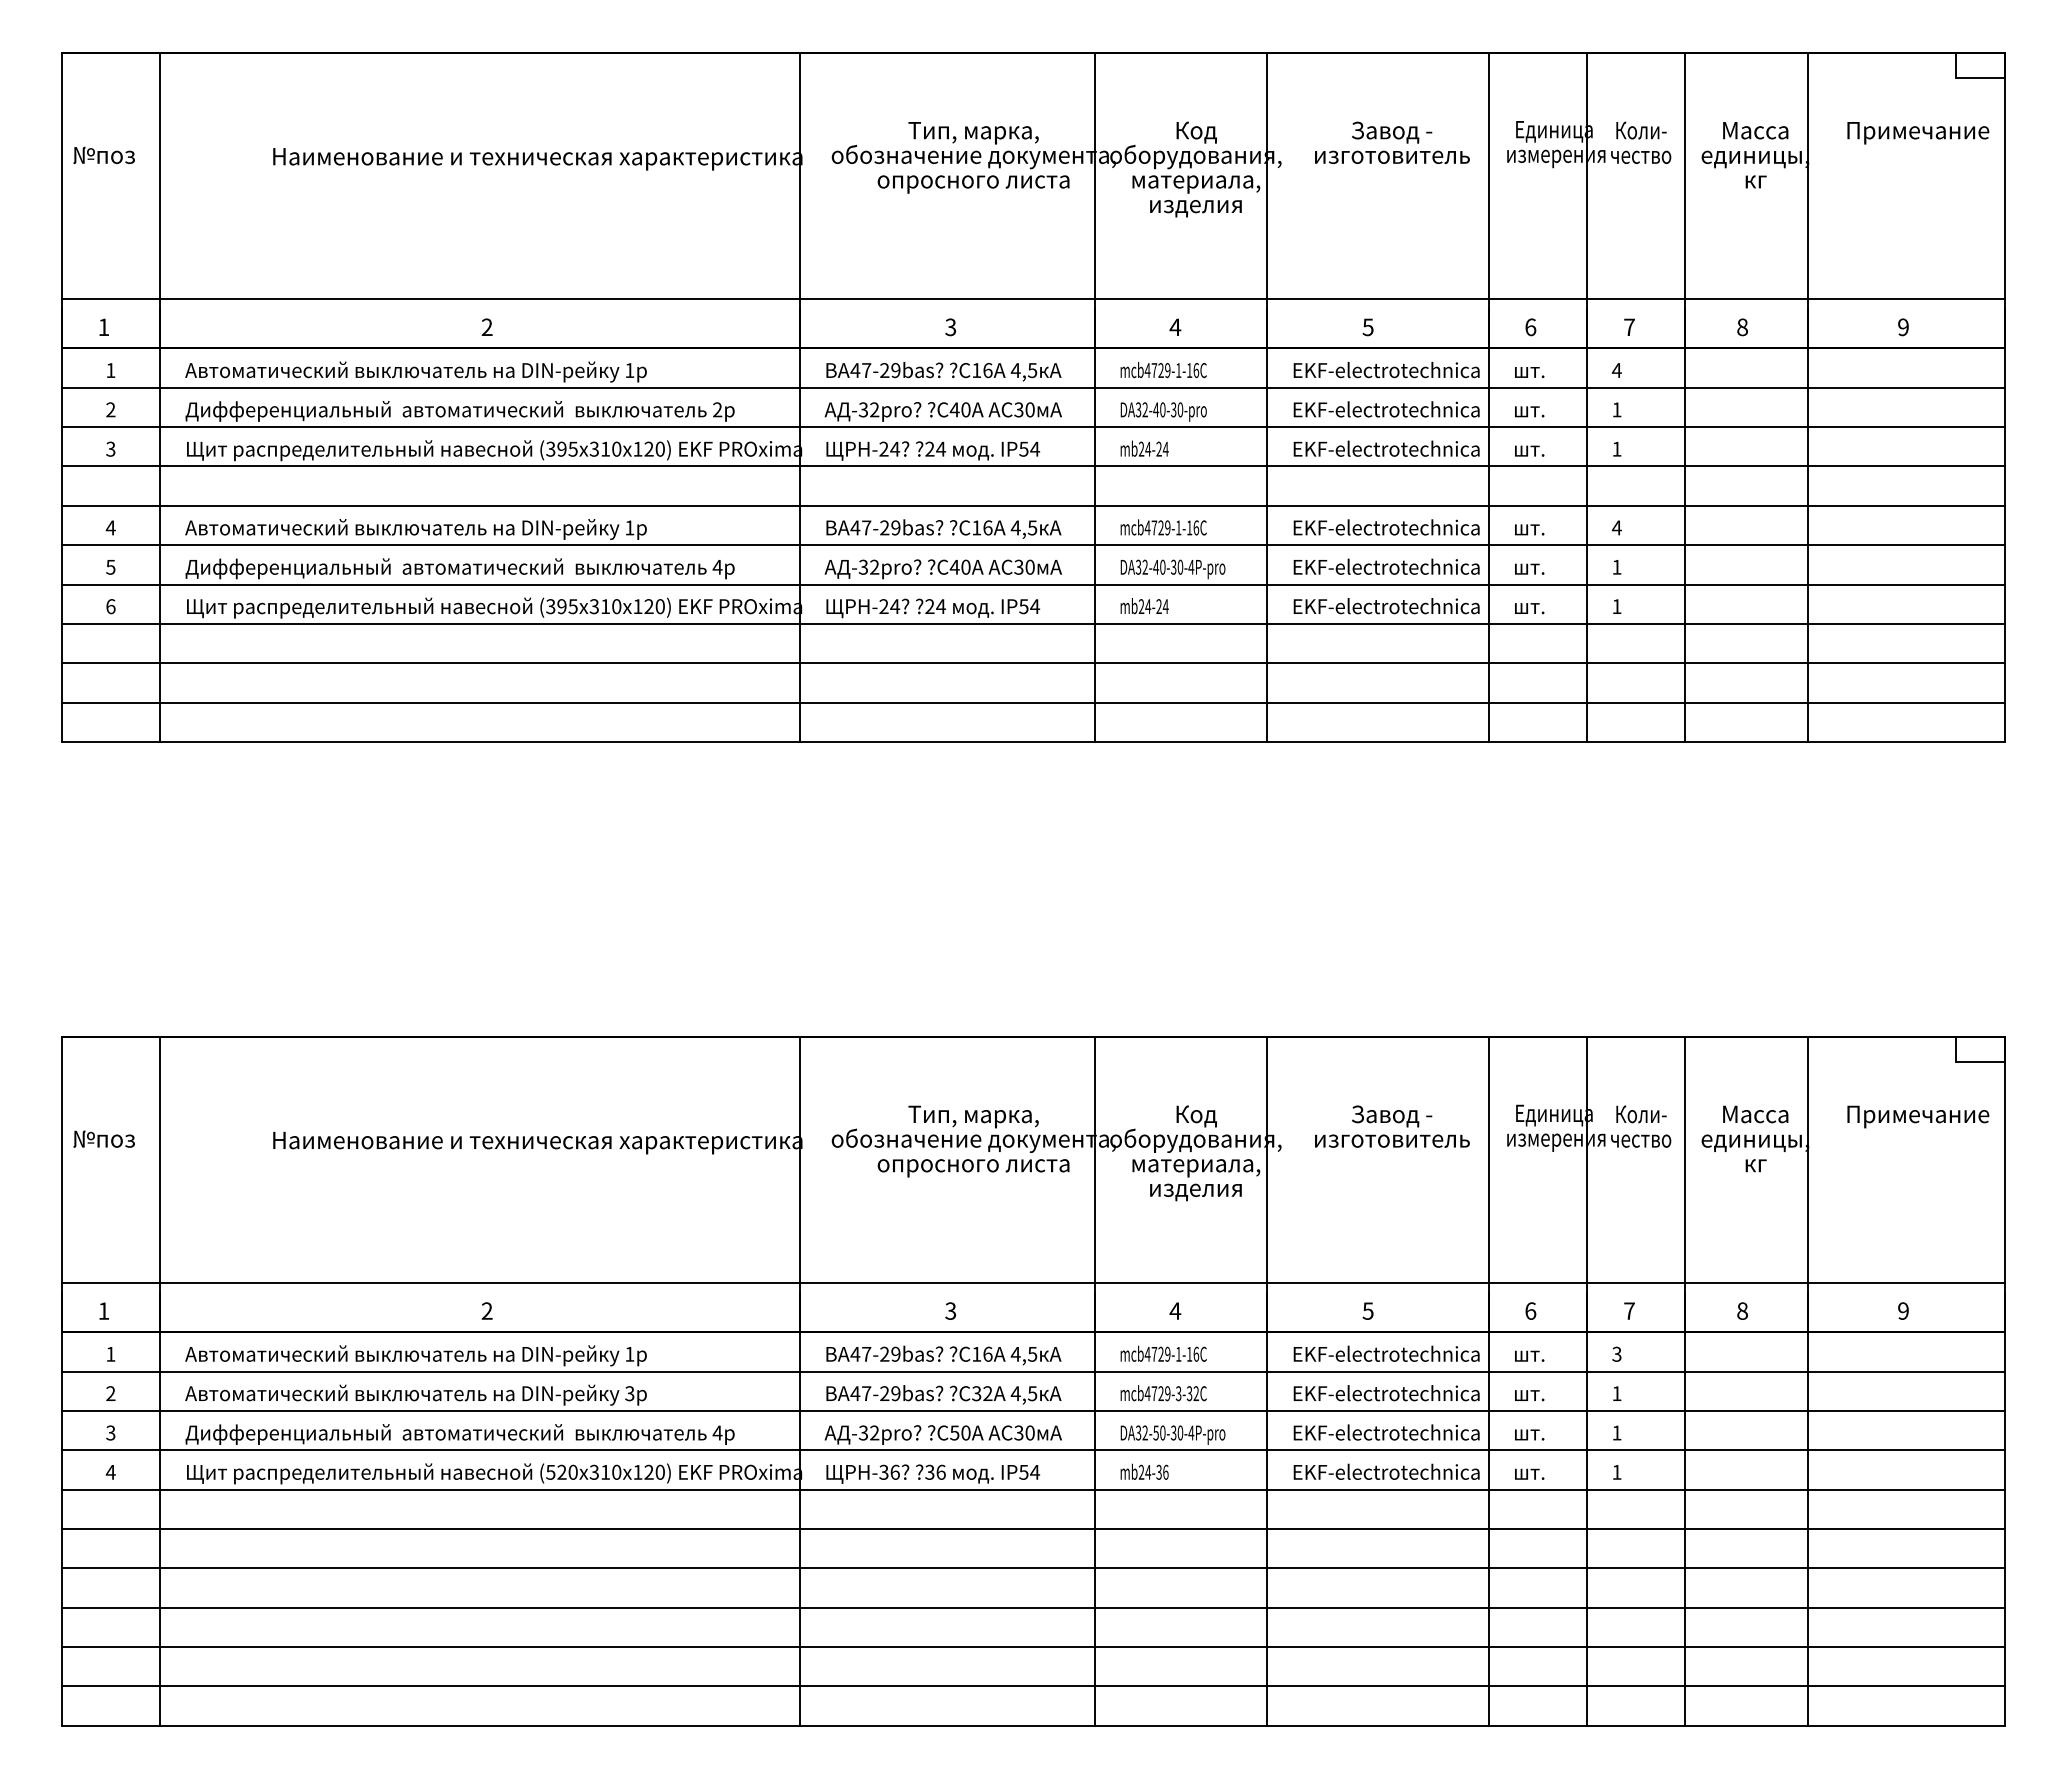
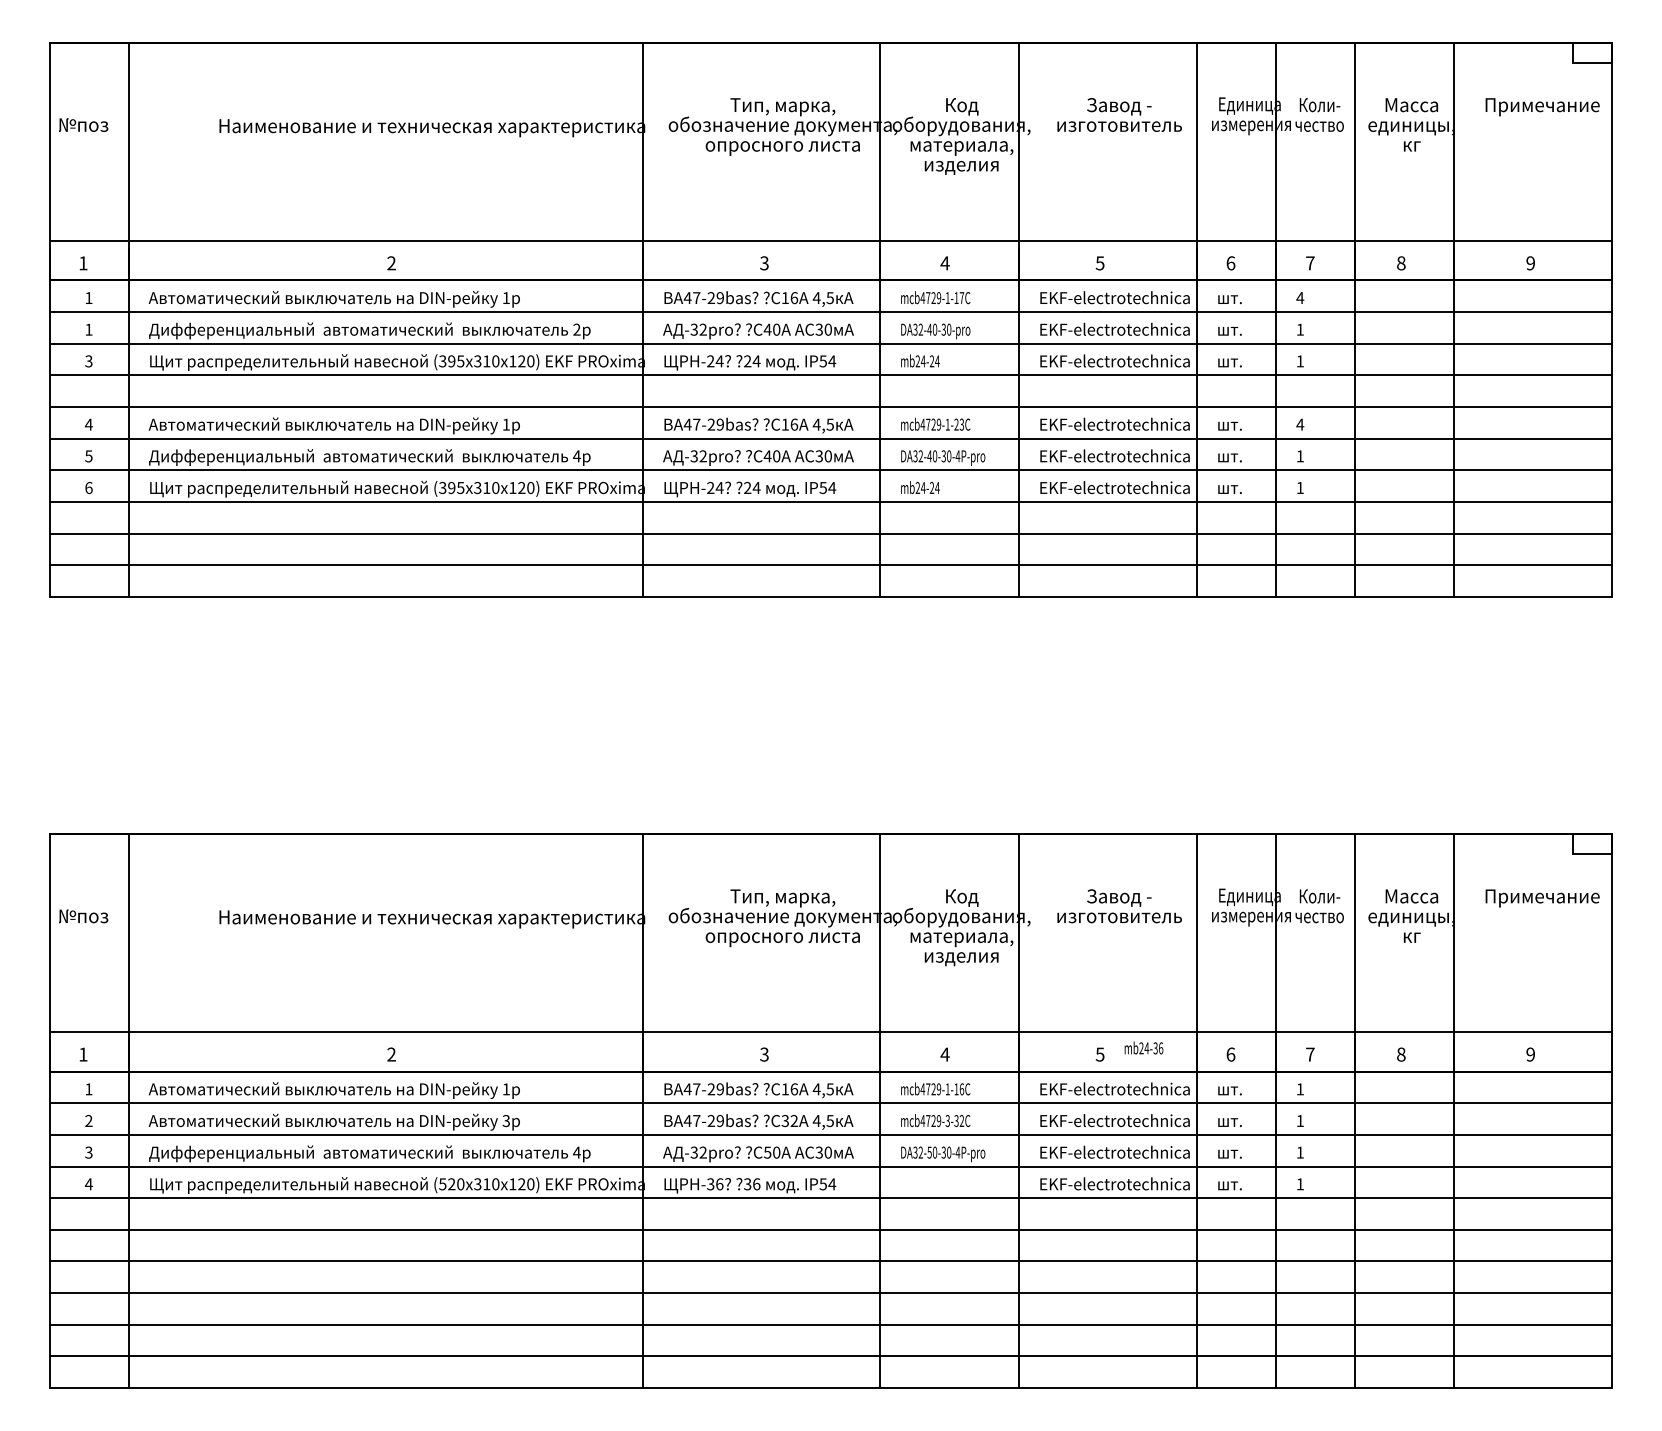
text: (1196, 370) -> (962, 298), mcb4729-1-16C -> mcb4729-1-17C
text: (110, 409) -> (88, 329), 2 -> 1
text: (1192, 527) -> (958, 424), mcb4729-1-16C -> mcb4729-1-23C
text: (1616, 1353) -> (1299, 1088), 3 -> 1
text: (1144, 1471) -> (1143, 1047), moved

